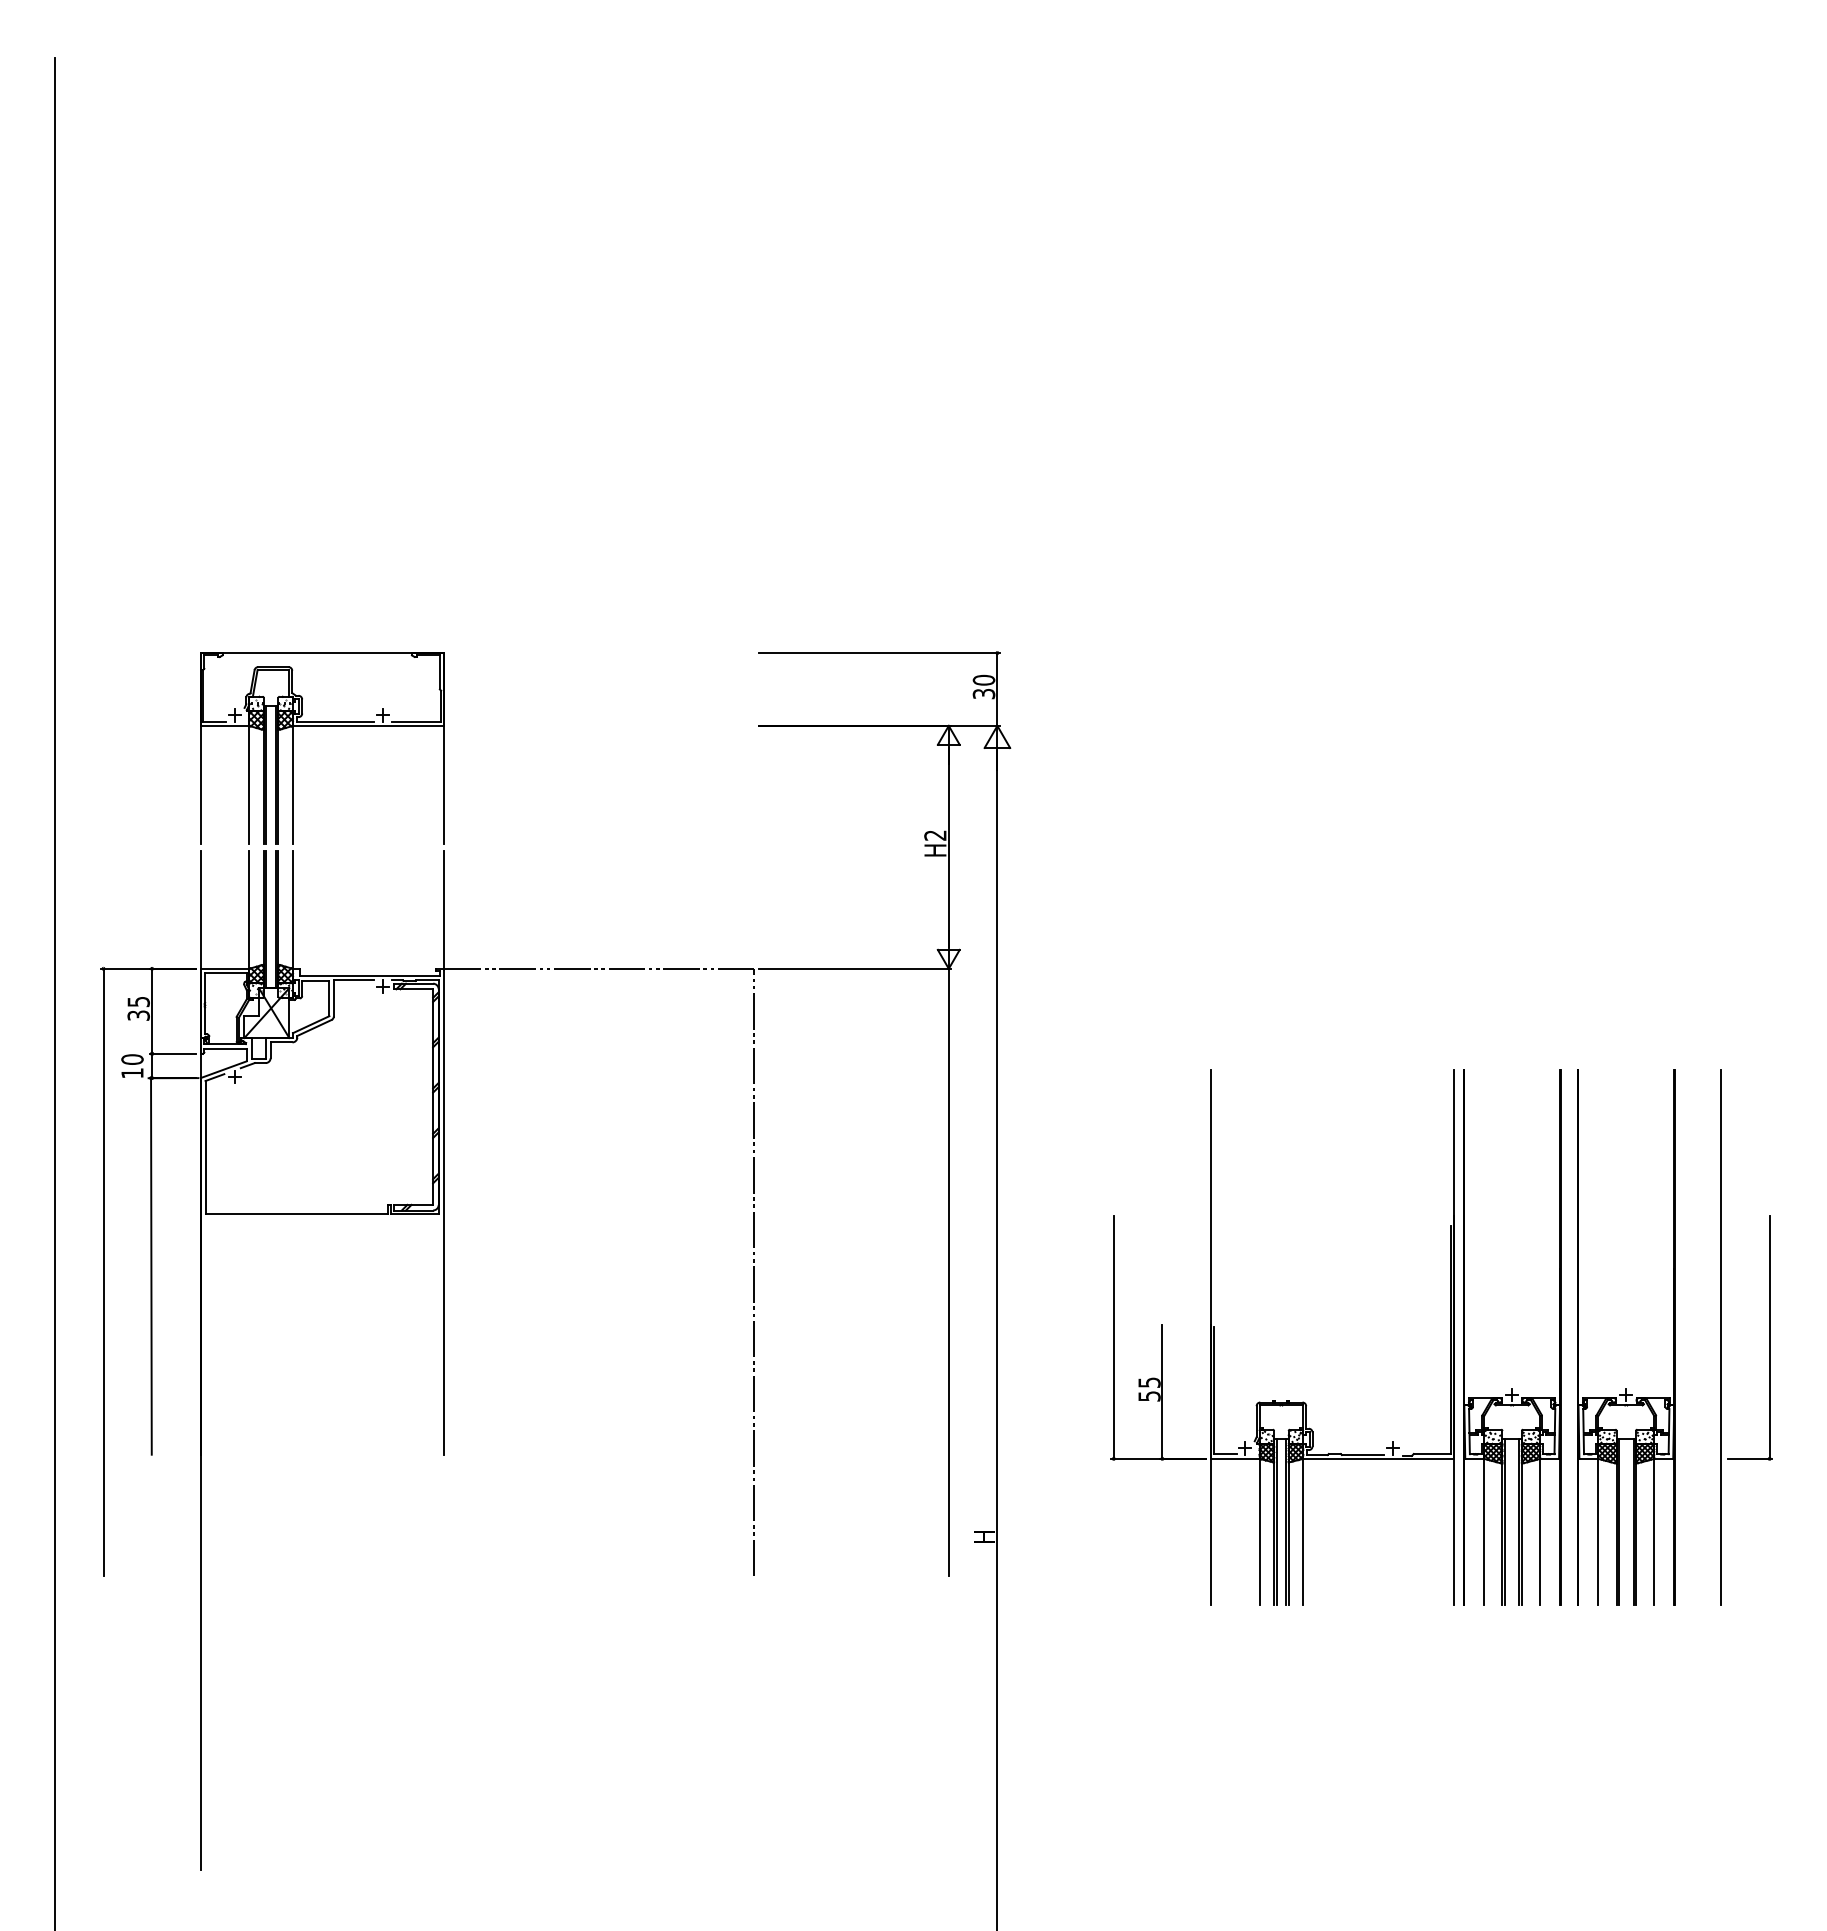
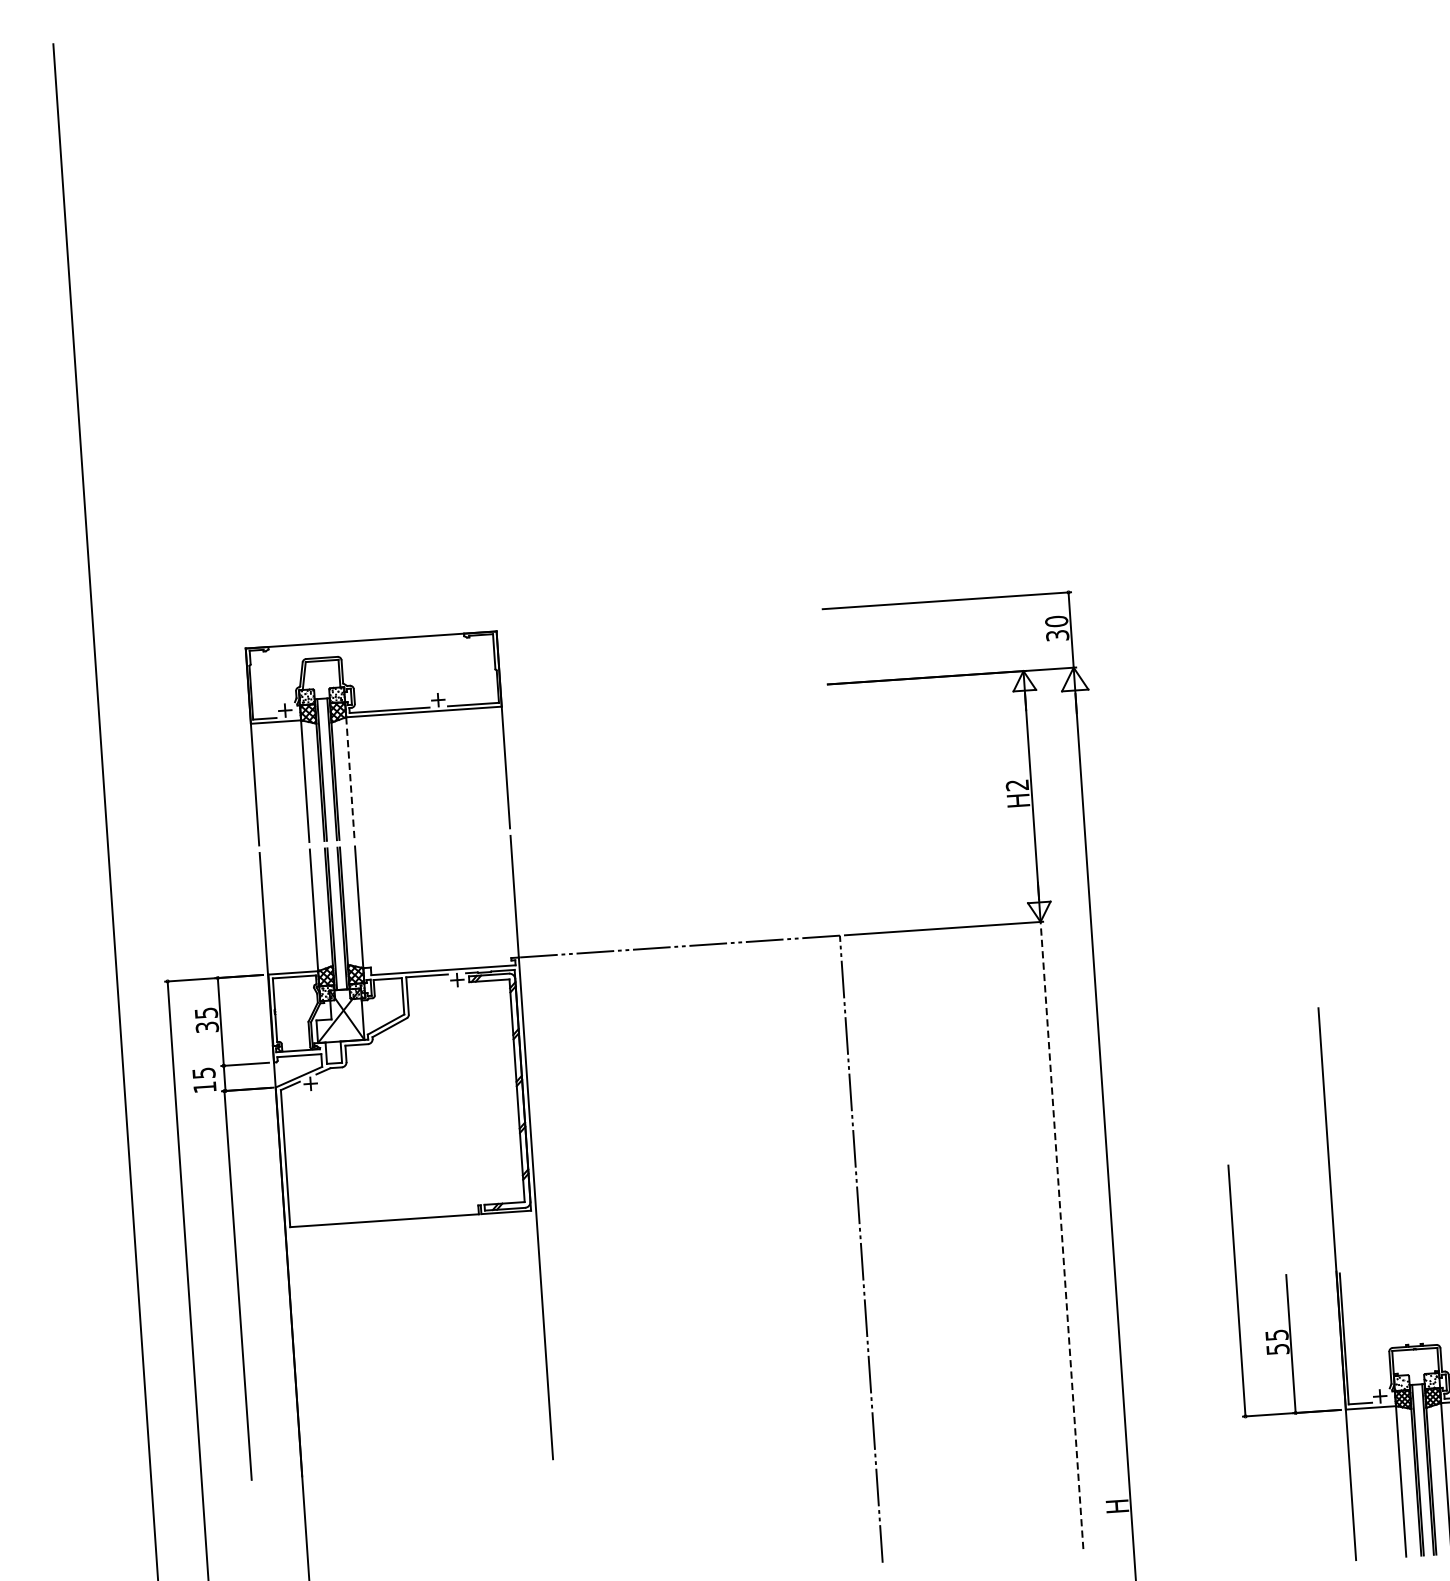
line: (292, 784) -> (349, 777), solid -> dashed
text: (132, 1059) -> (203, 1073), 10 -> 15
line: (948, 1272) -> (1061, 1235), solid -> dashed

